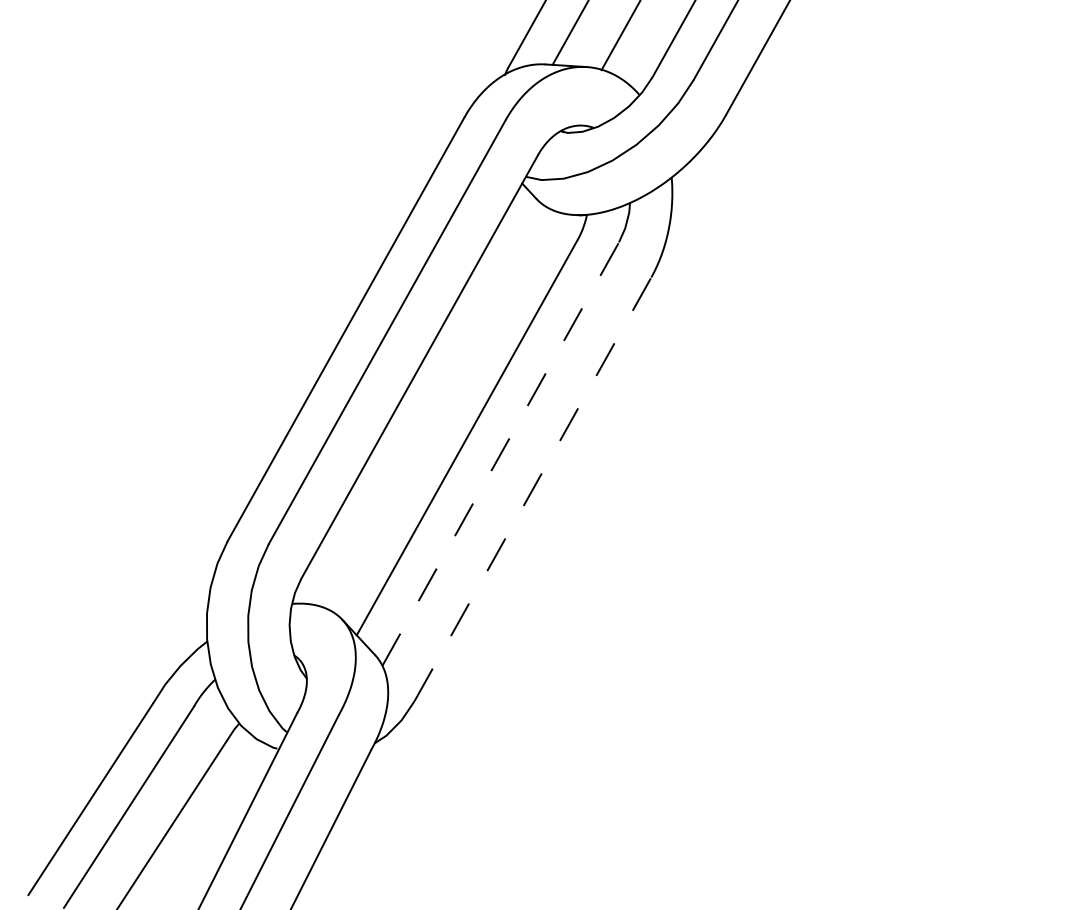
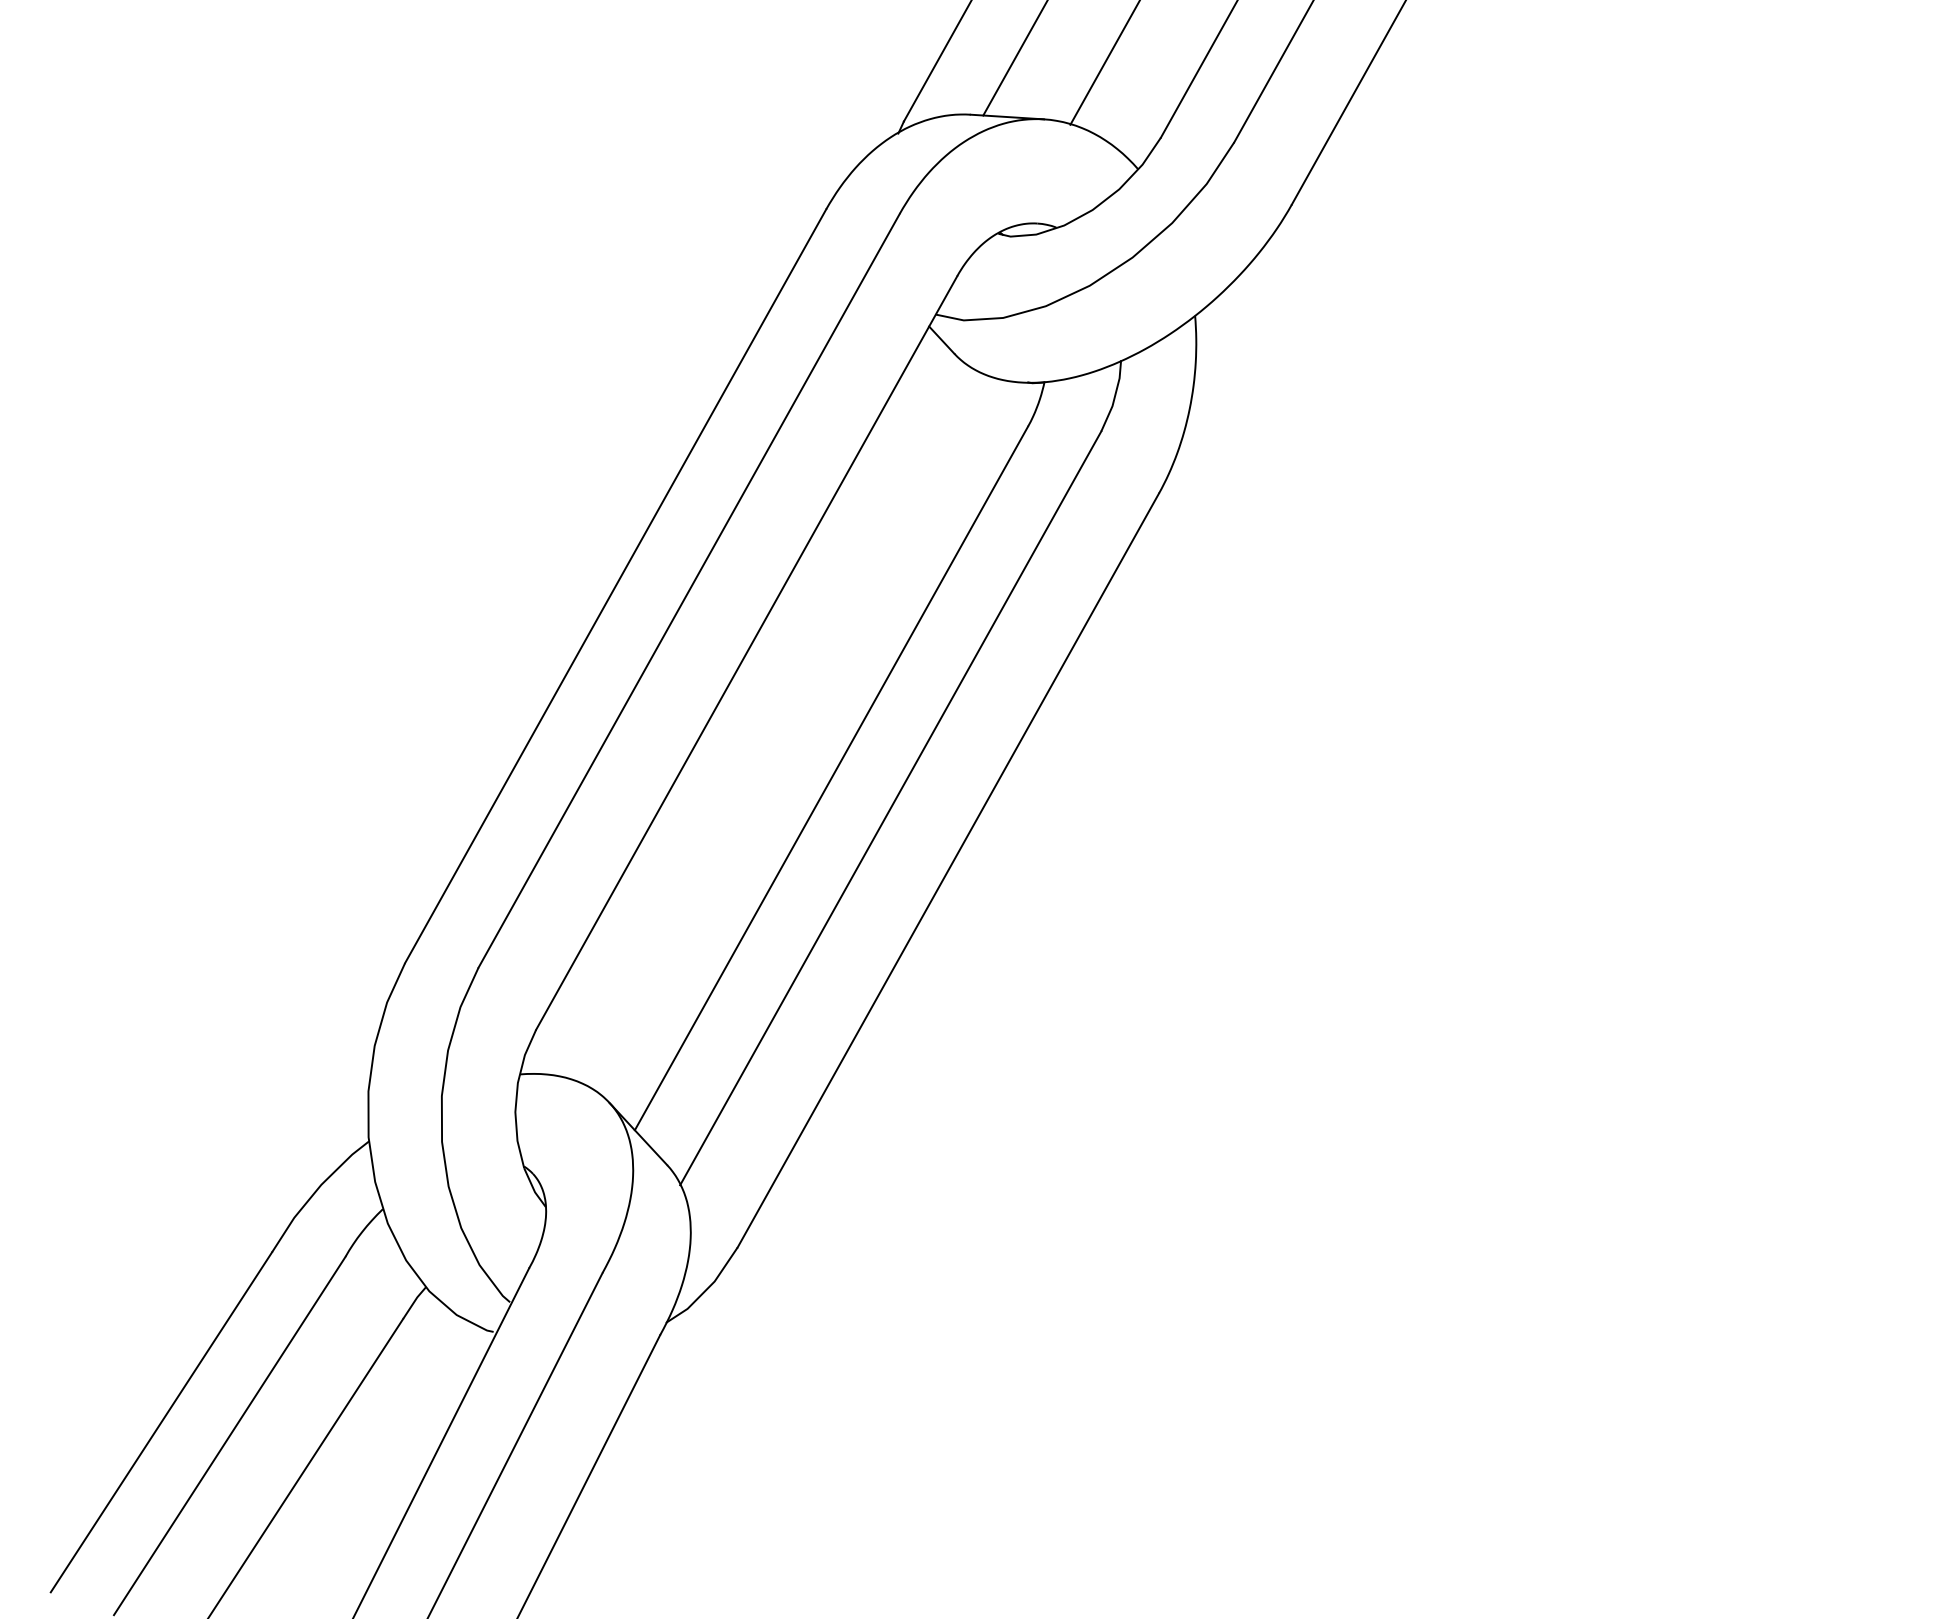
line: (500, 454) -> (890, 808), dashed -> solid
line: (532, 489) -> (947, 870), dashed -> solid

